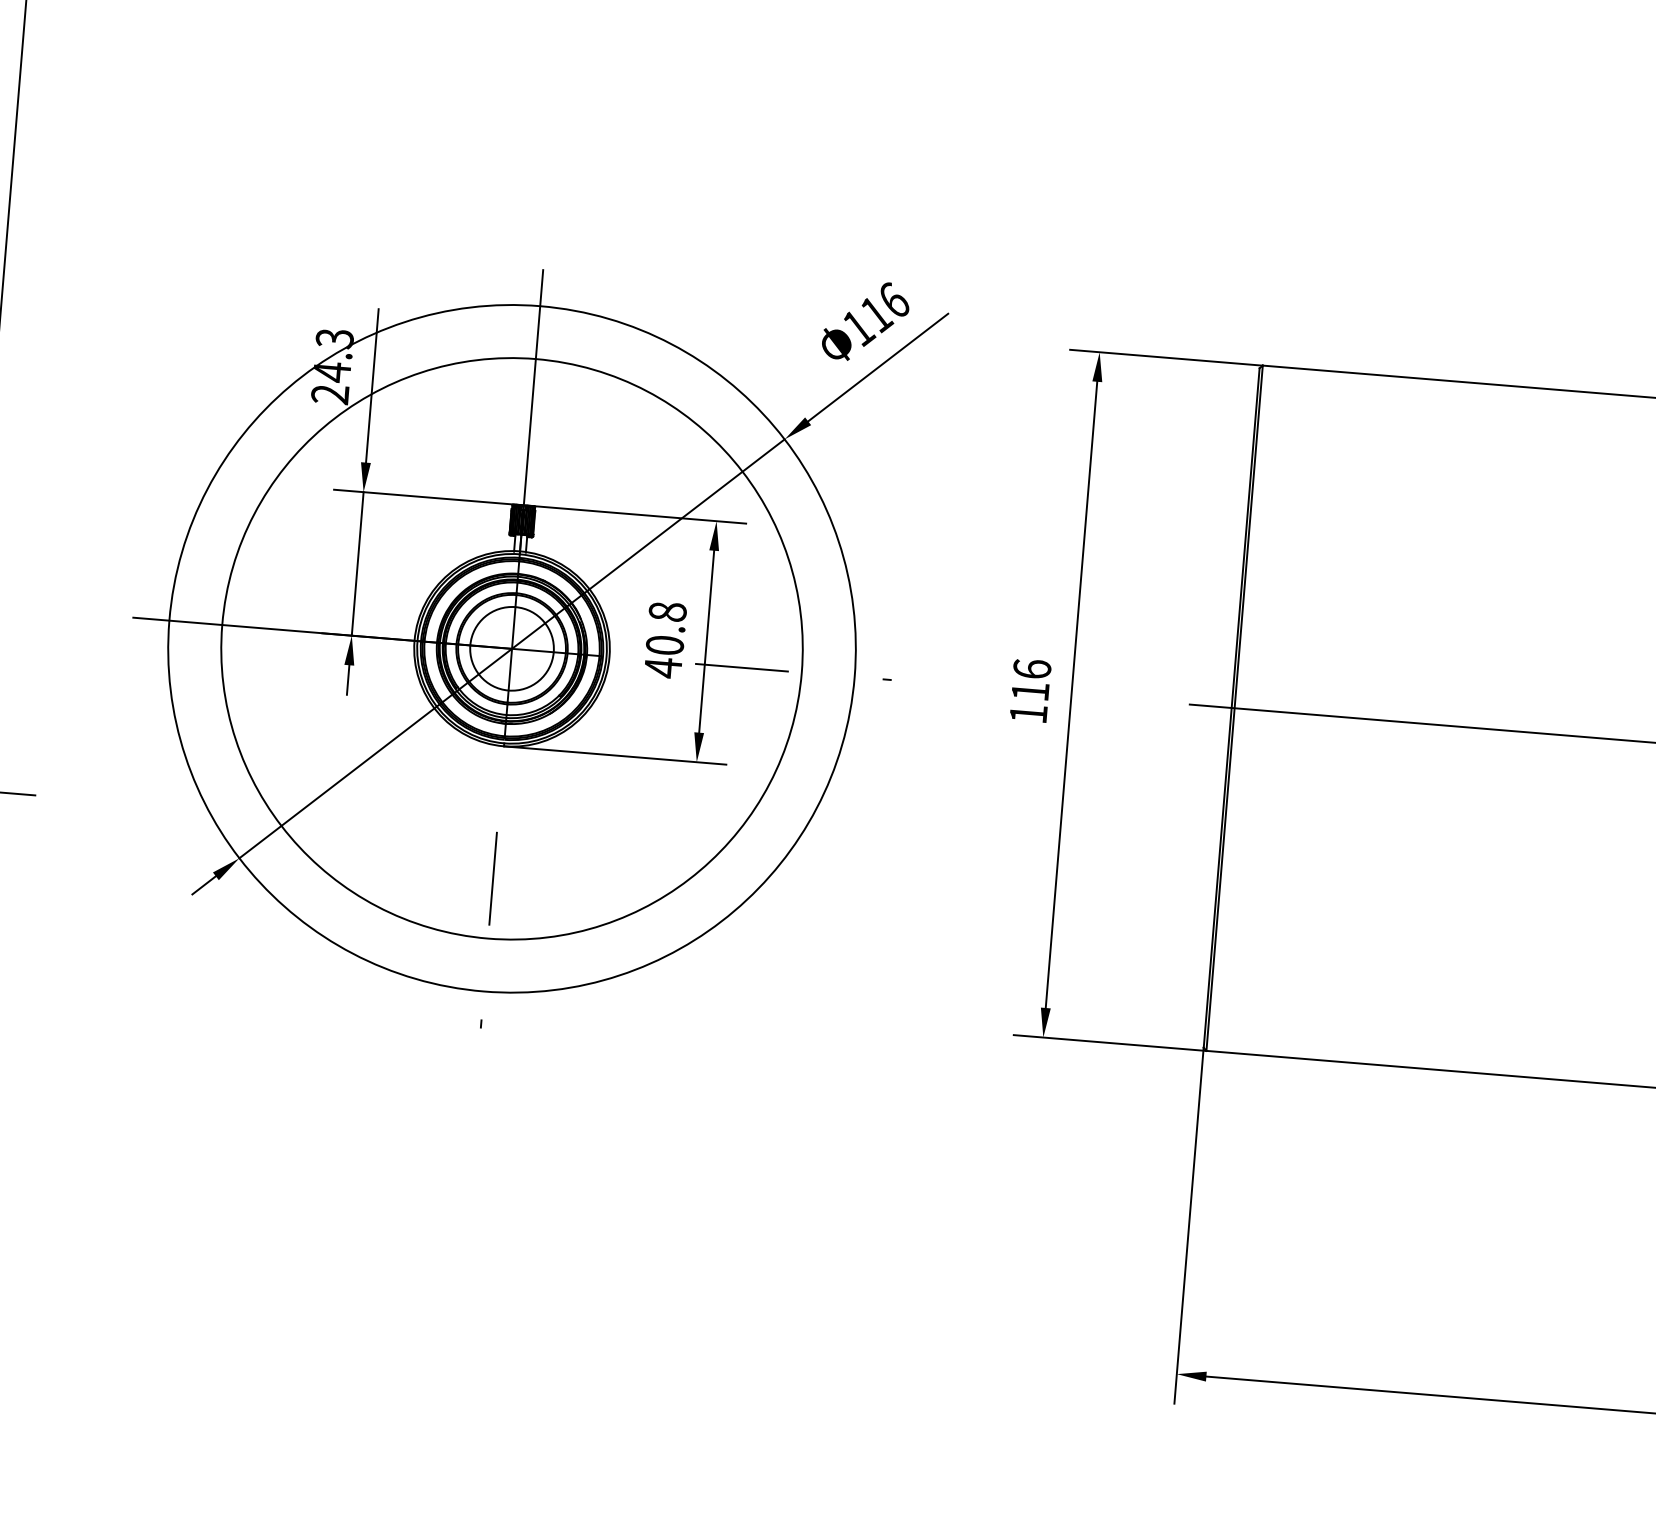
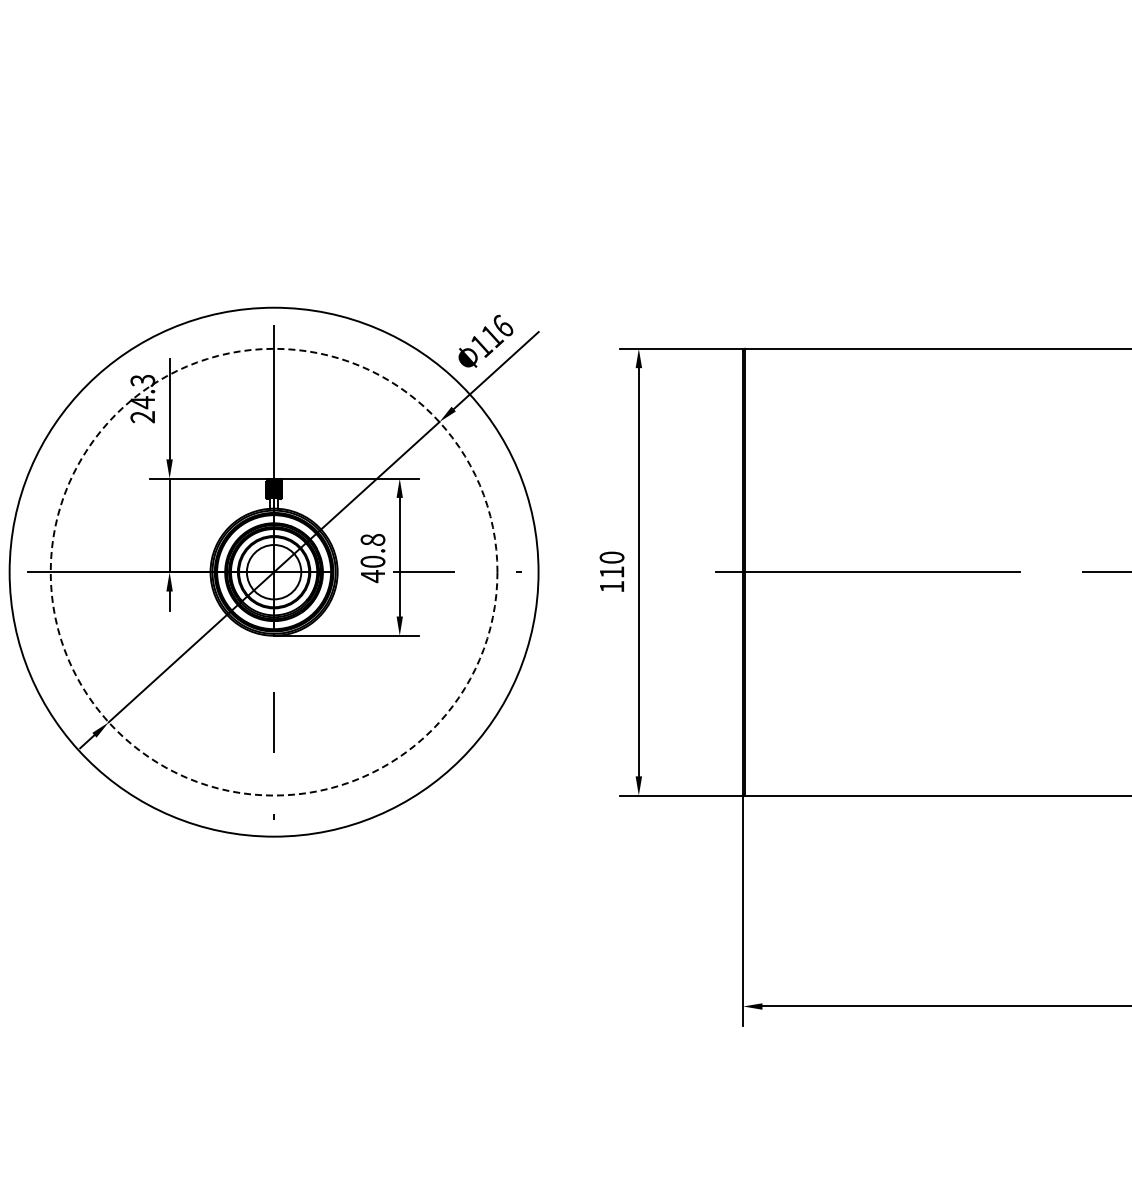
circle: (511, 647) -> (273, 571), solid -> dashed
circle: (512, 649) -> (274, 572), size x1.4
text: (1031, 668) -> (611, 557), 116 -> 110

